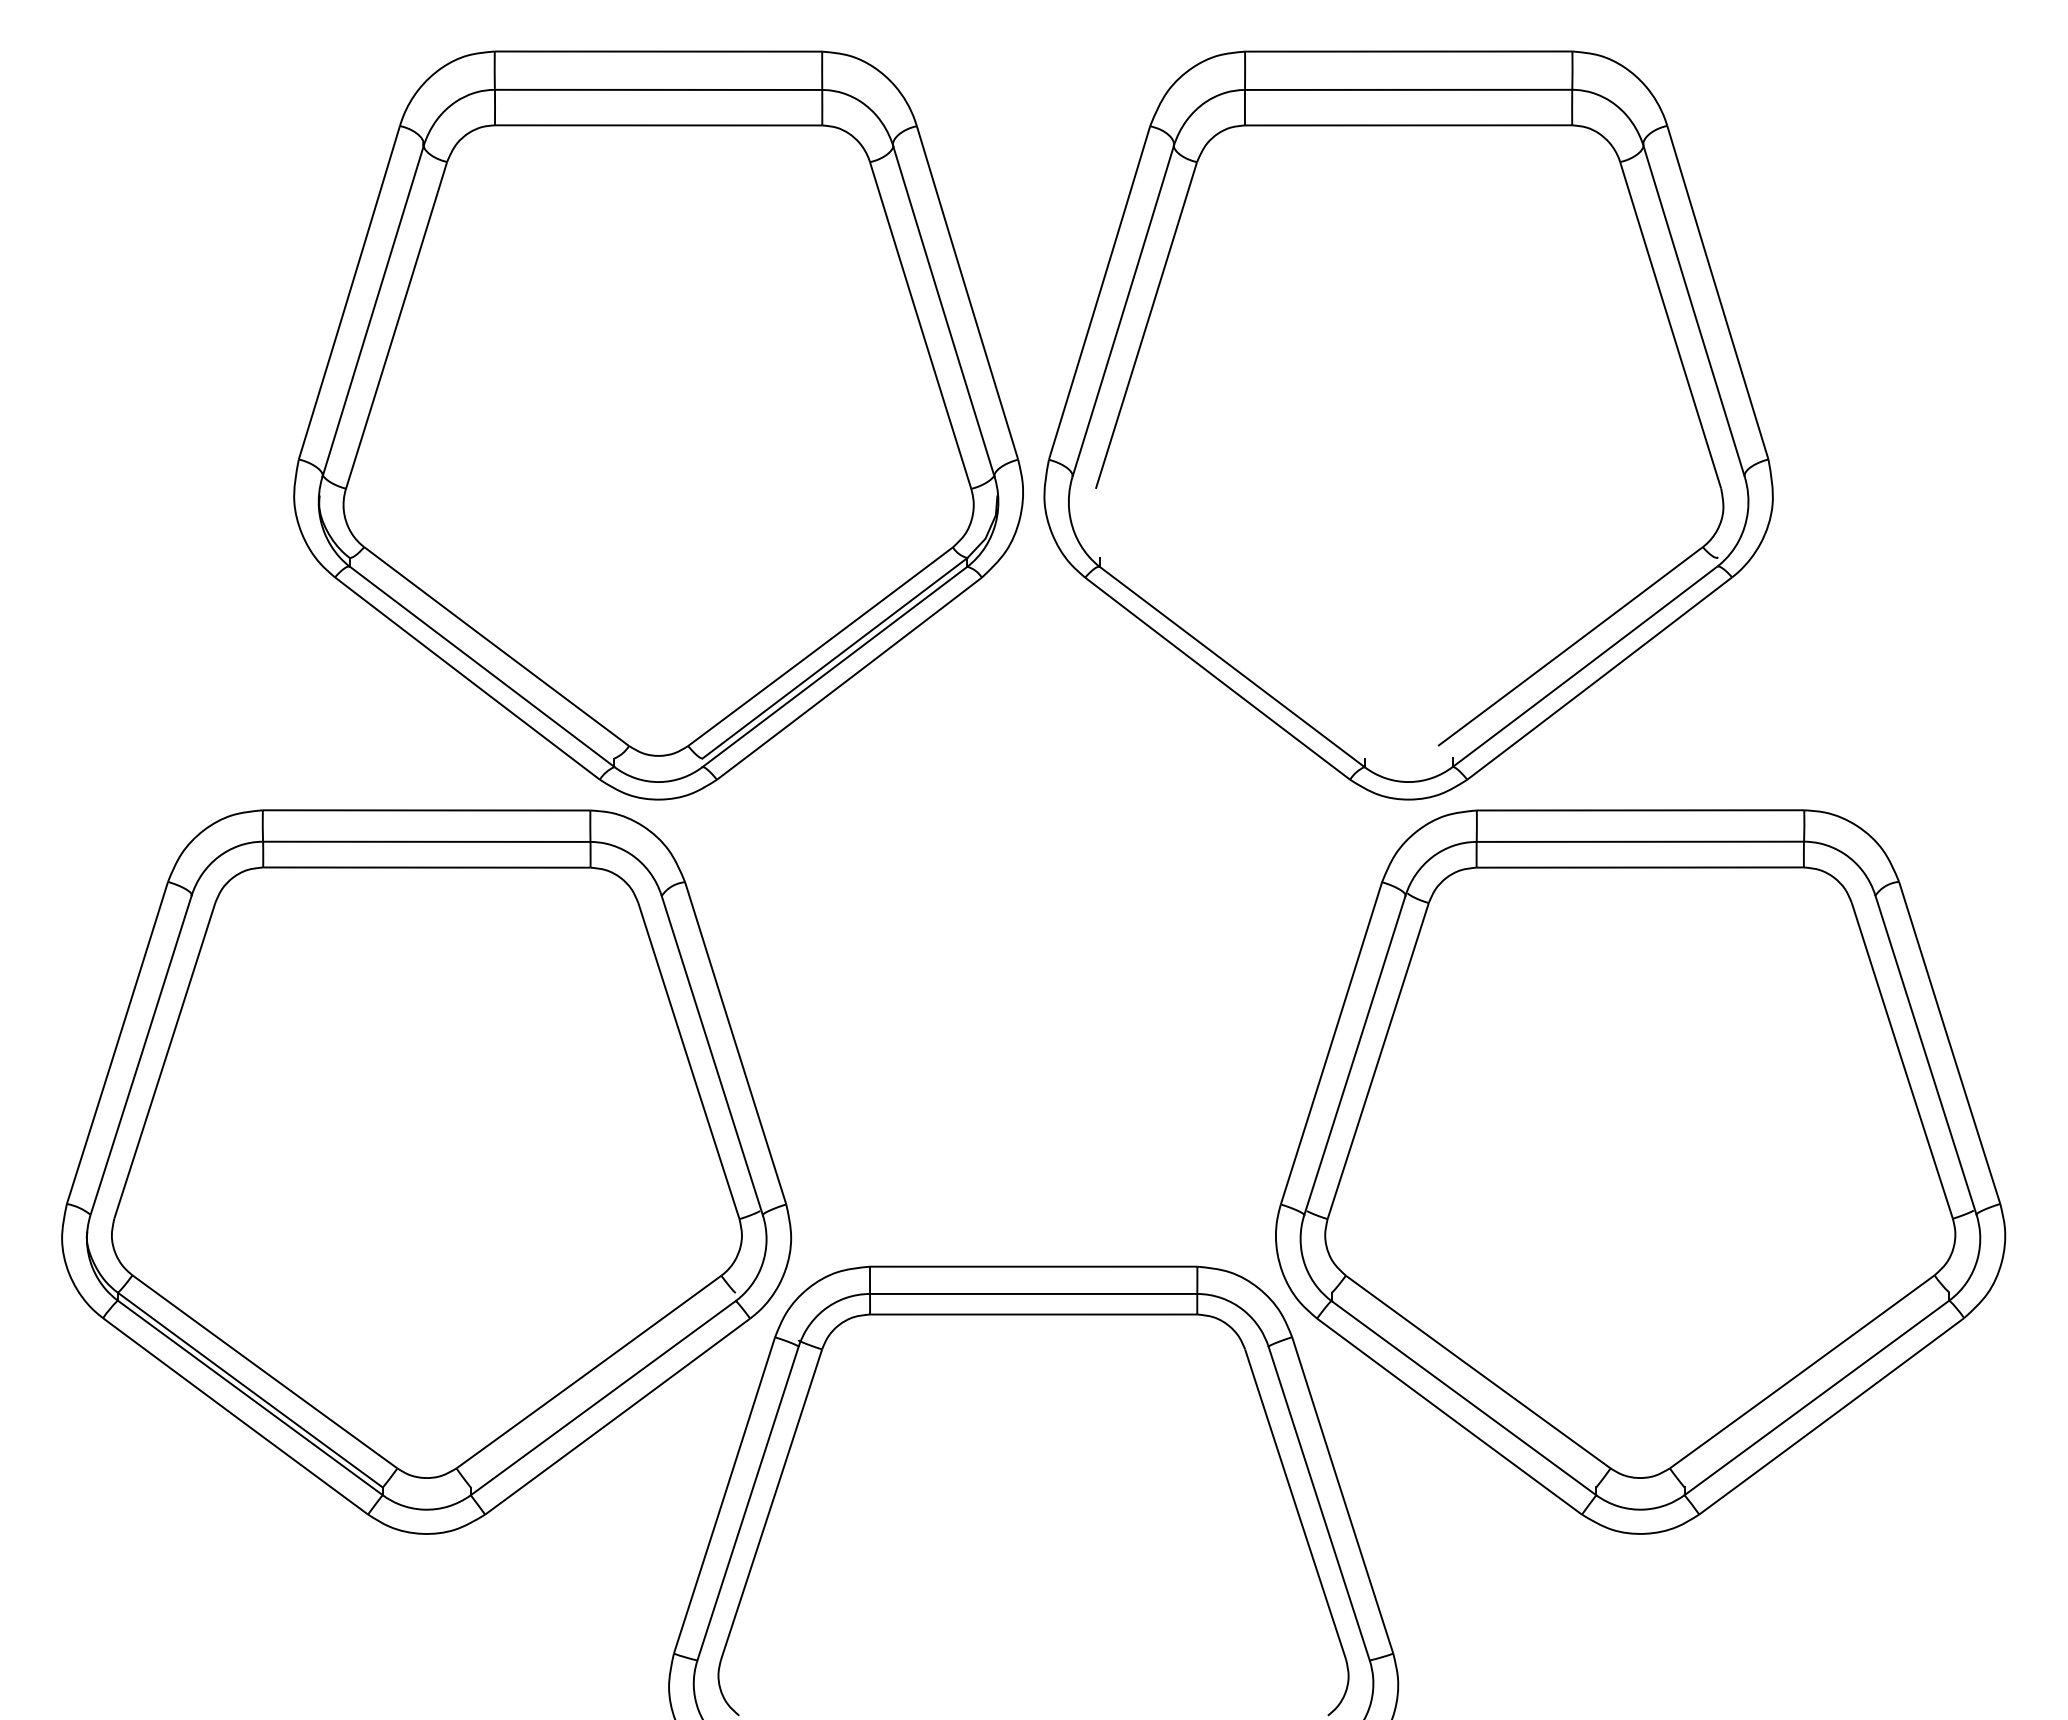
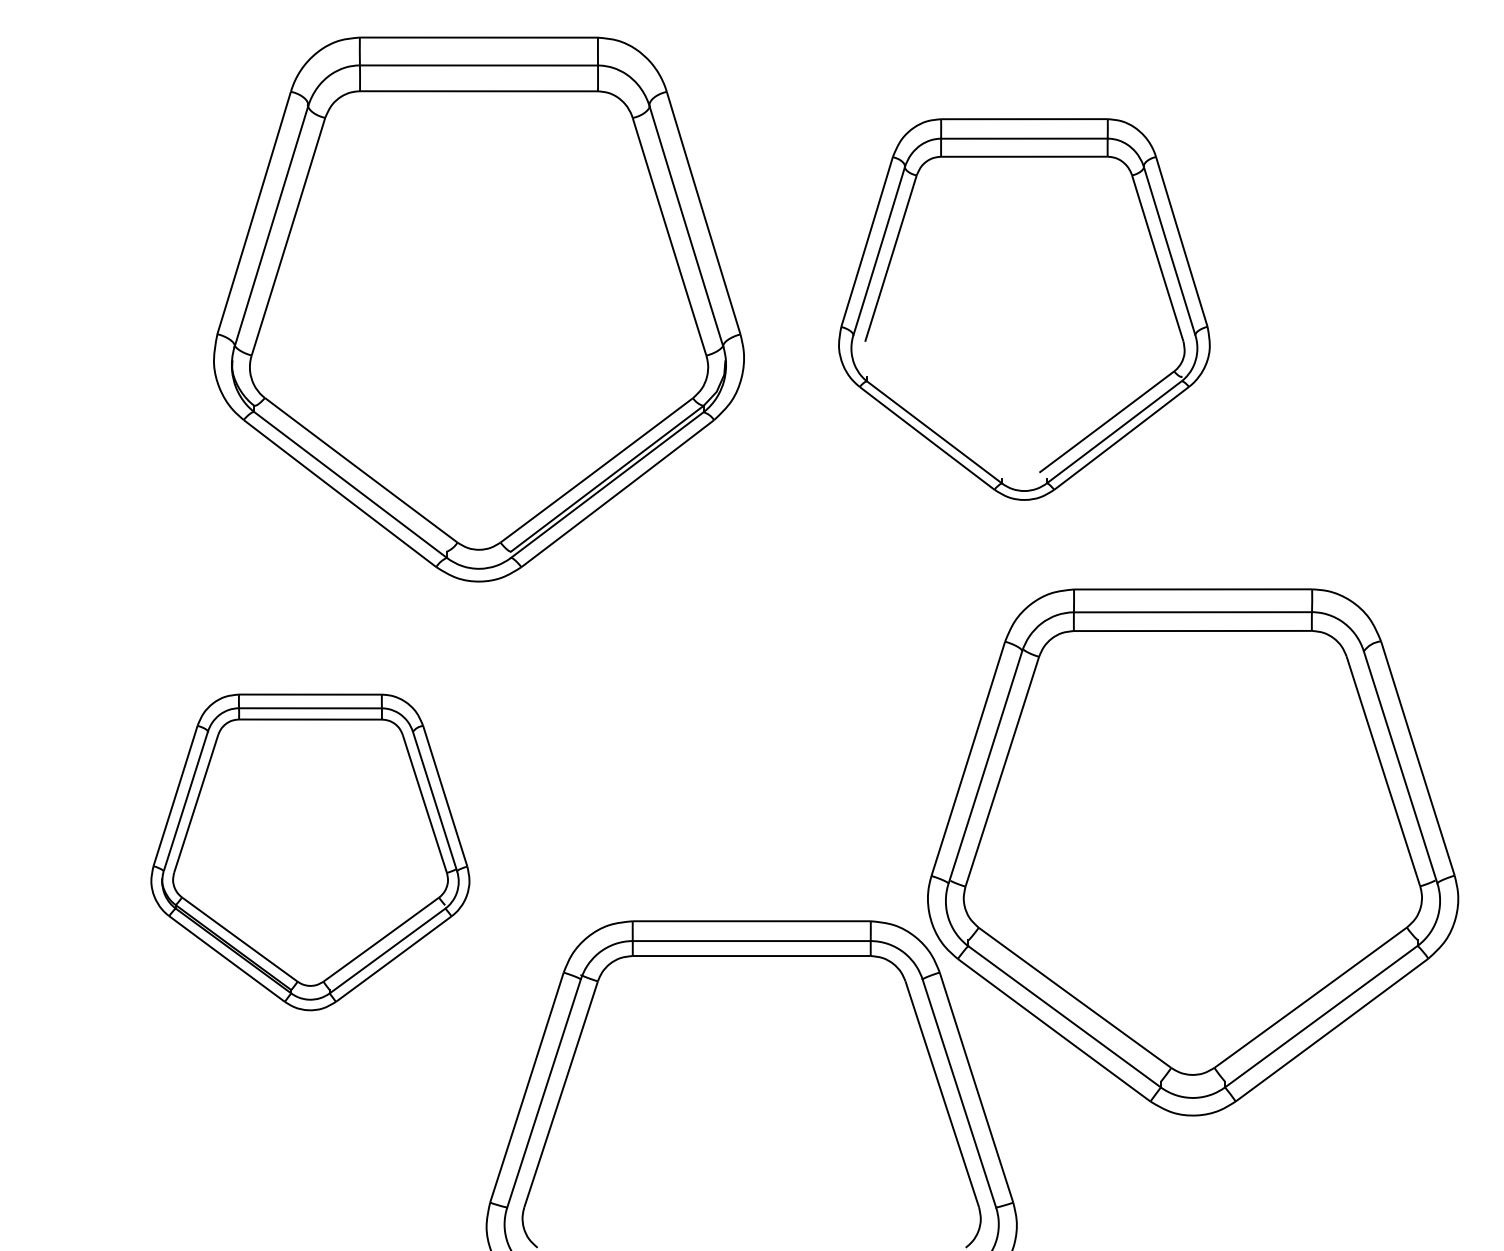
part: (1408, 425) -> (1024, 309), size x0.7
part: (426, 1171) -> (310, 852), size x0.6

